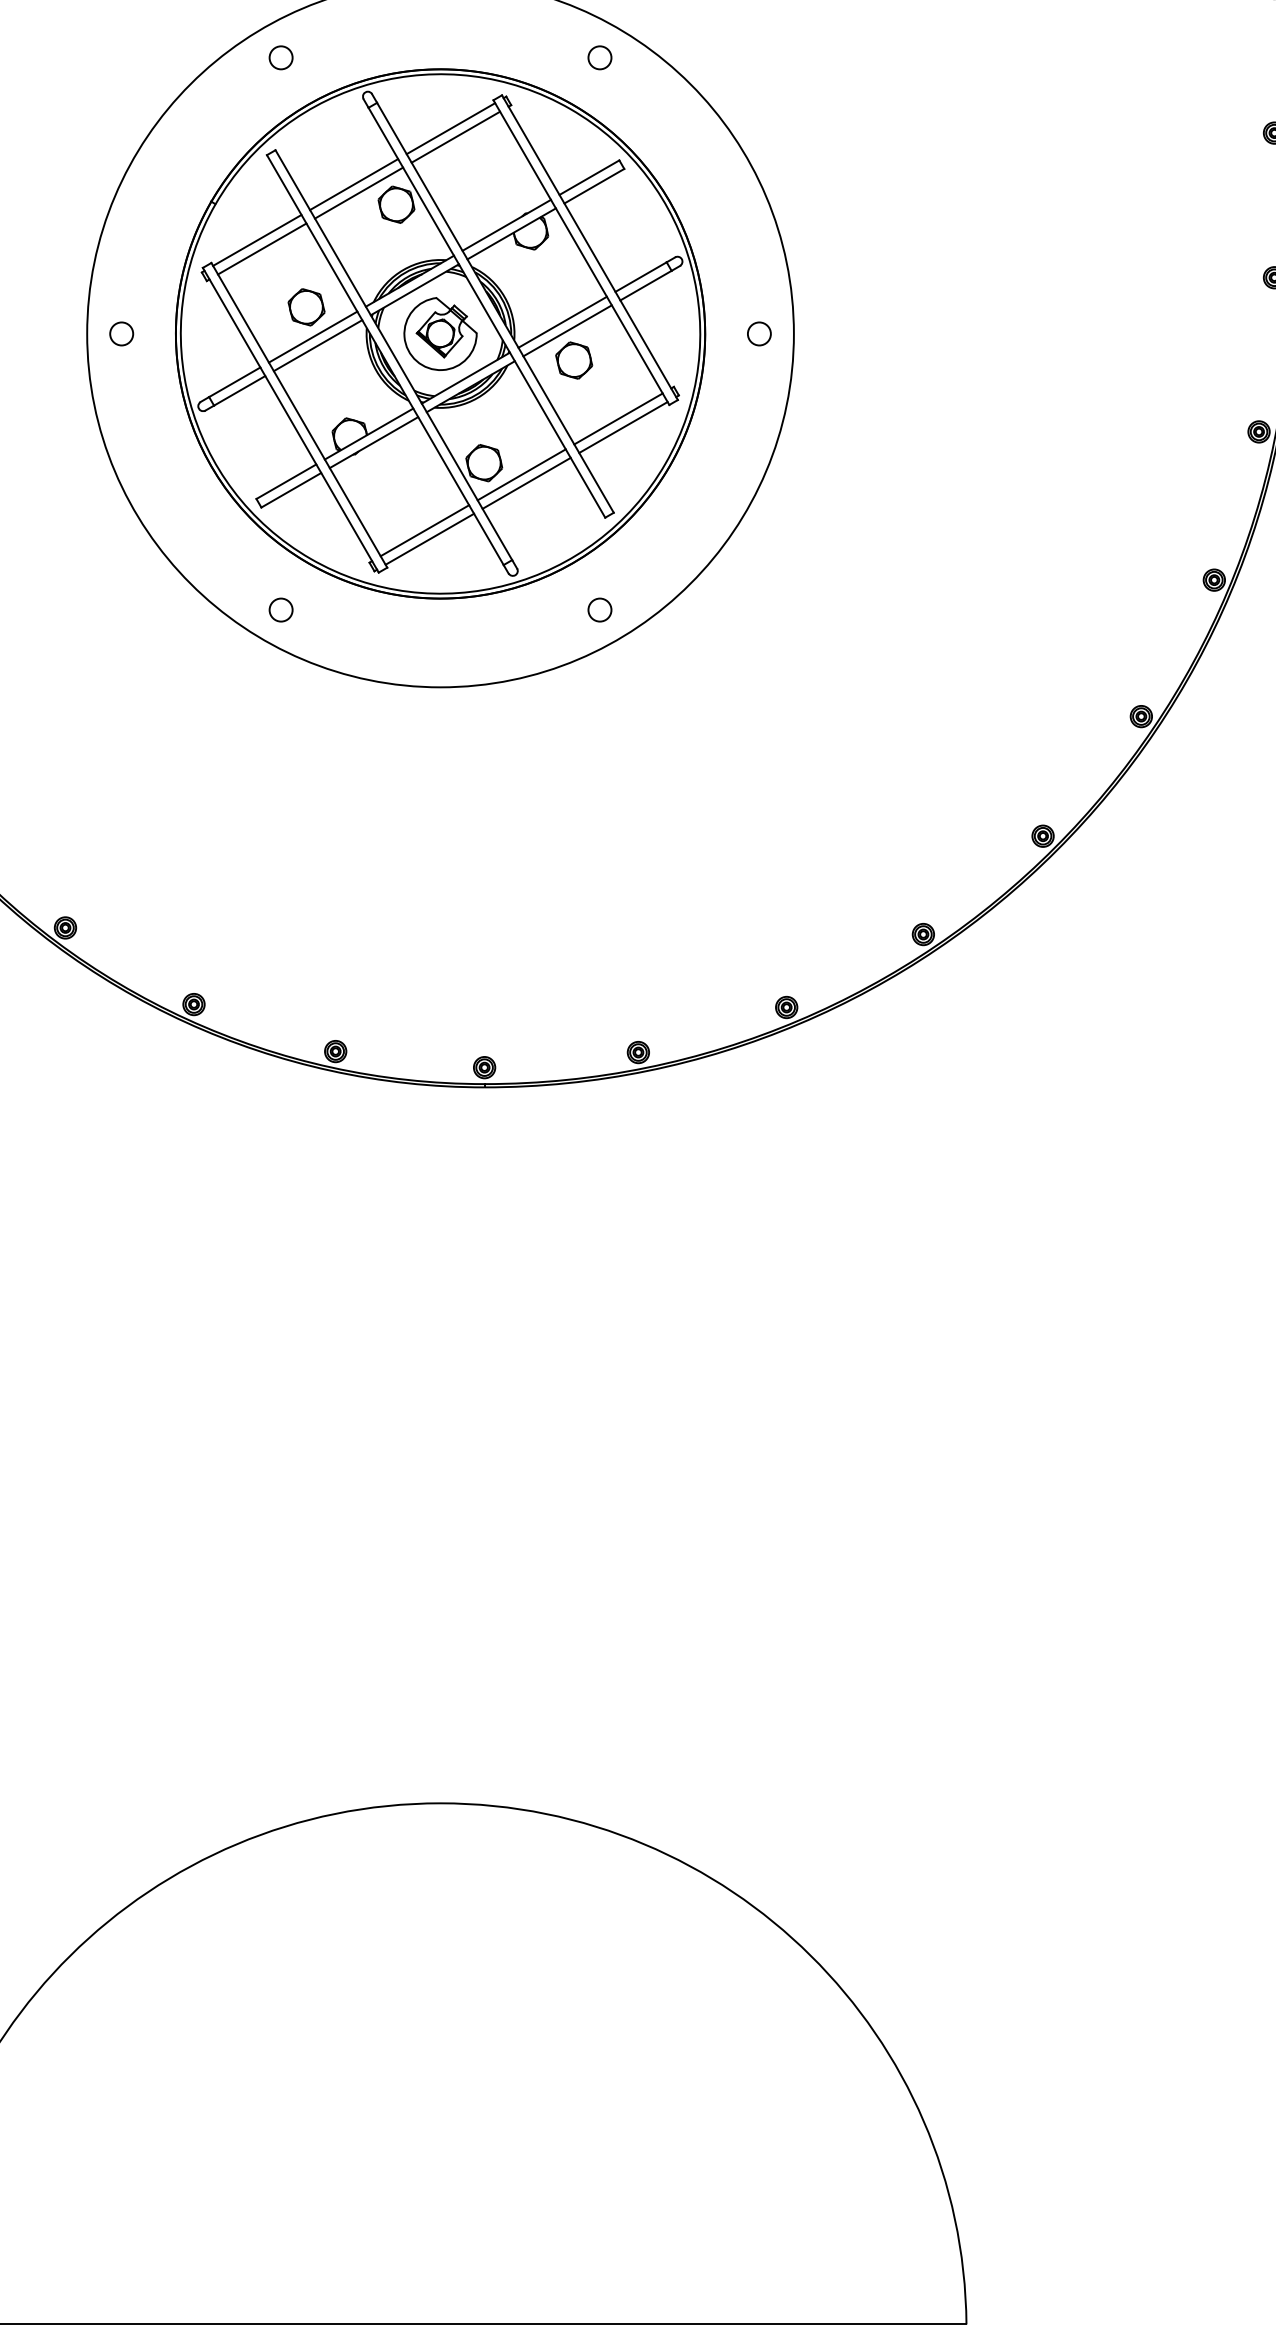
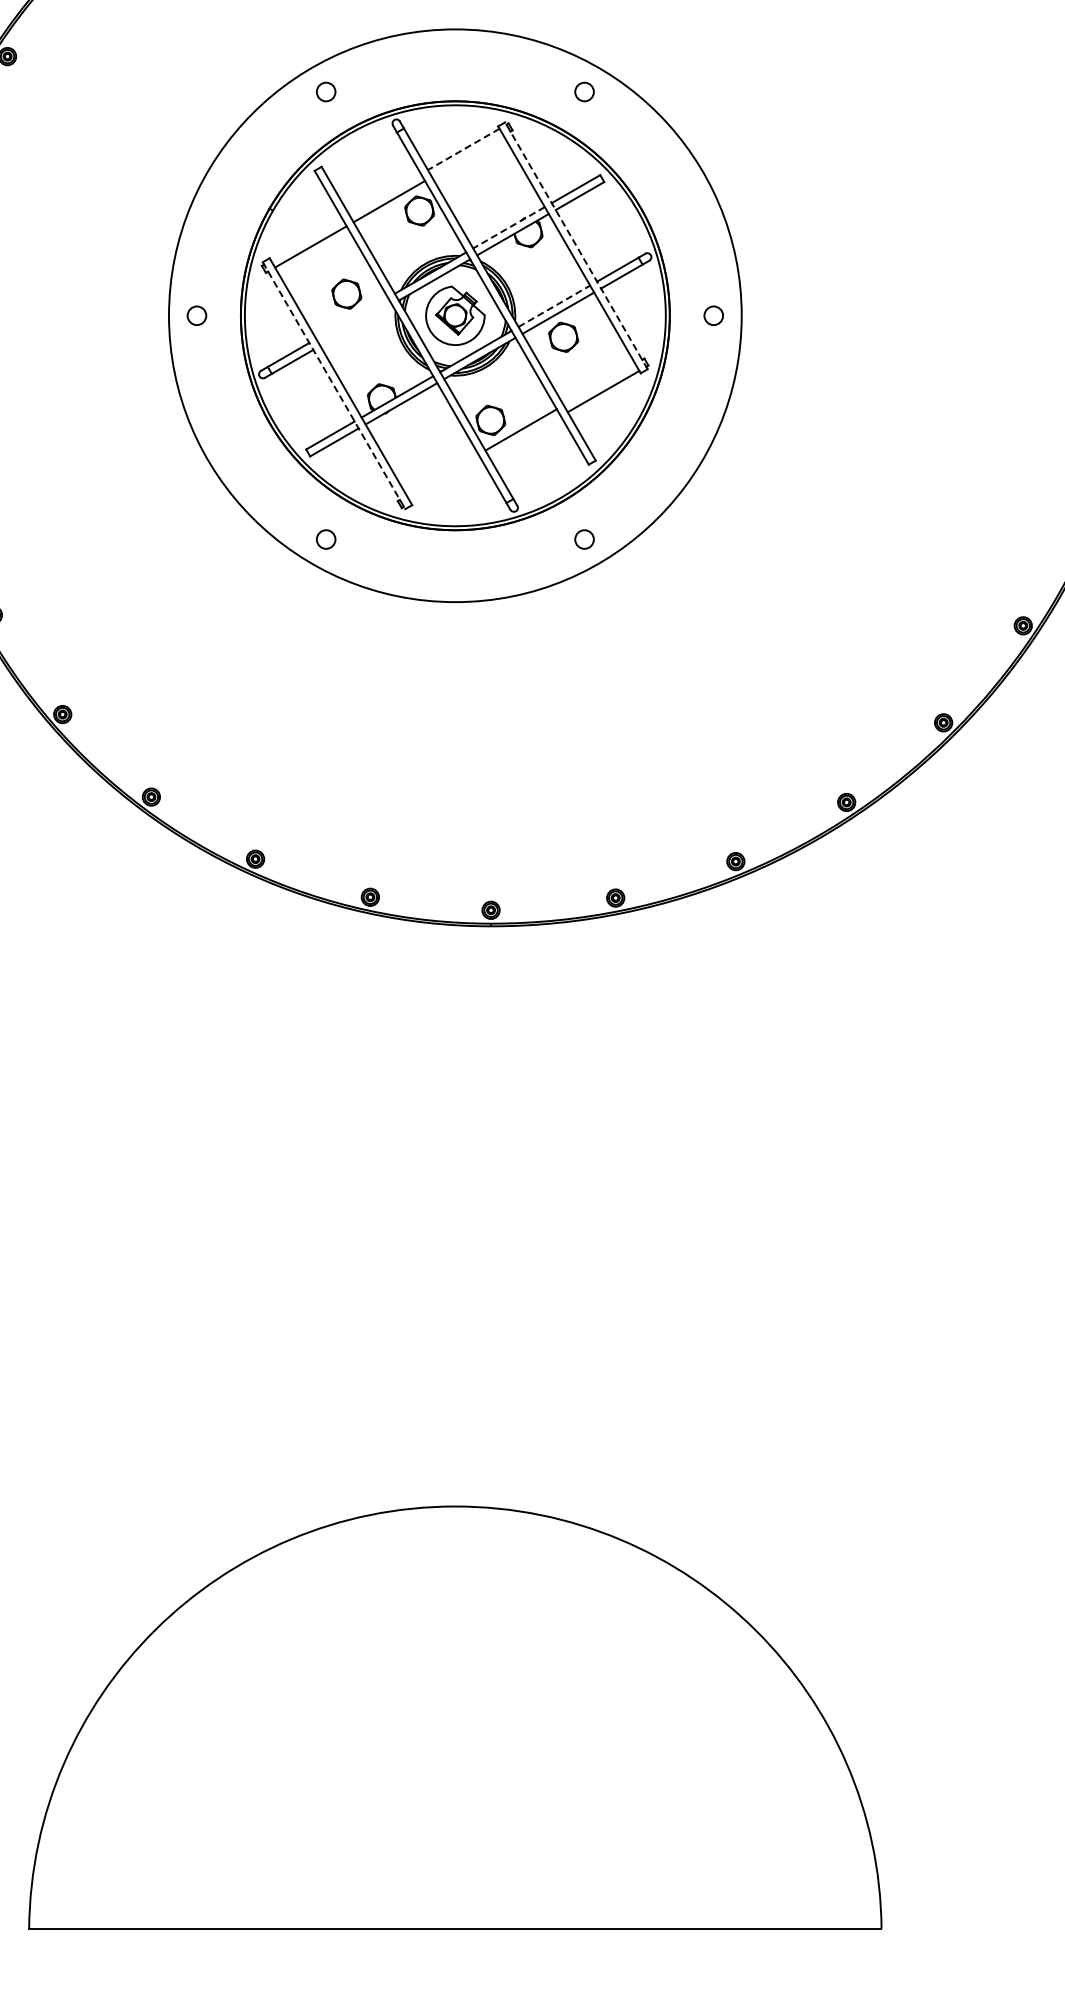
line: (450, 128) -> (463, 149), solid -> dashed
line: (455, 137) -> (467, 156), removed
line: (354, 184) -> (385, 194), removed
line: (506, 226) -> (508, 228), solid -> dashed
line: (256, 239) -> (306, 239), removed
line: (590, 247) -> (576, 245), solid -> dashed
line: (562, 322) -> (554, 306), solid -> dashed
line: (312, 336) -> (351, 317), removed
line: (317, 344) -> (355, 324), removed
line: (618, 418) -> (599, 384), removed
line: (291, 419) -> (334, 385), solid -> dashed
line: (525, 482) -> (524, 436), removed
line: (424, 529) -> (442, 474), removed
line: (429, 538) -> (446, 481), removed

